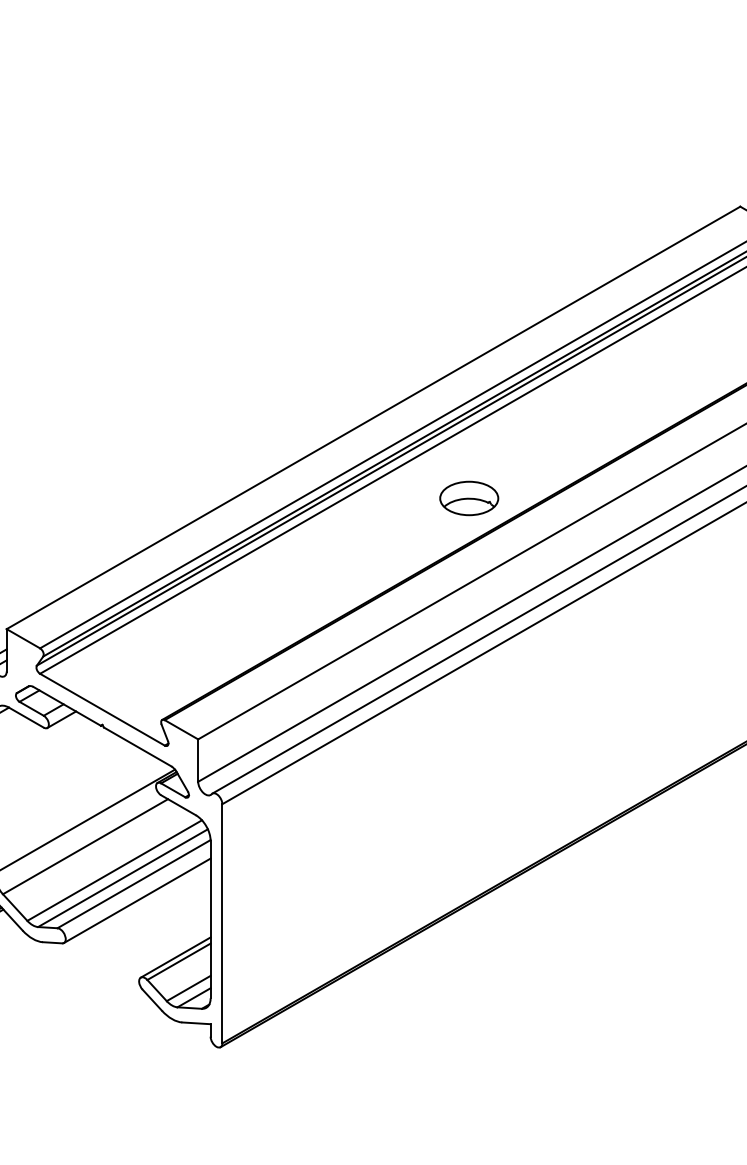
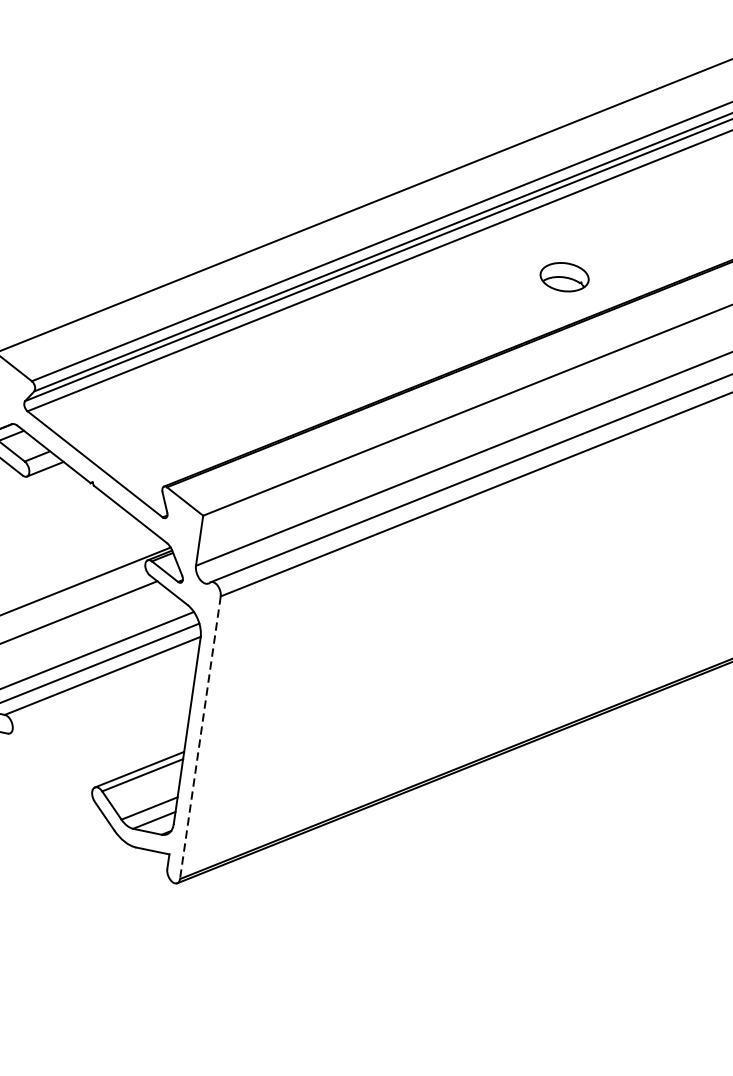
part: (469, 498) -> (564, 277), size x0.7
line: (137, 900) -> (104, 695), removed
line: (222, 923) -> (200, 737), solid -> dashed

